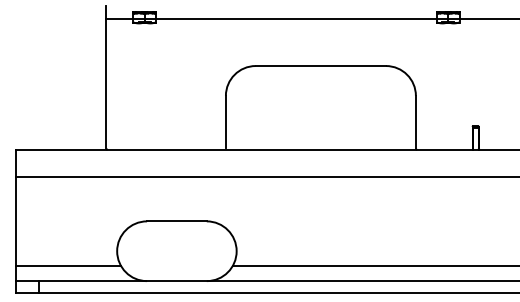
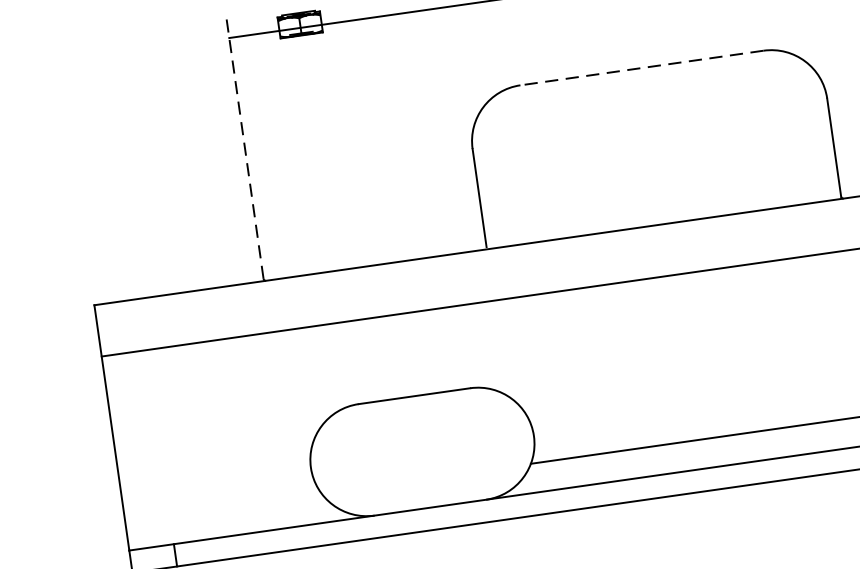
line: (320, 66) -> (641, 69), solid -> dashed
line: (106, 76) -> (244, 144), solid -> dashed
line: (67, 265) -> (222, 507), removed

